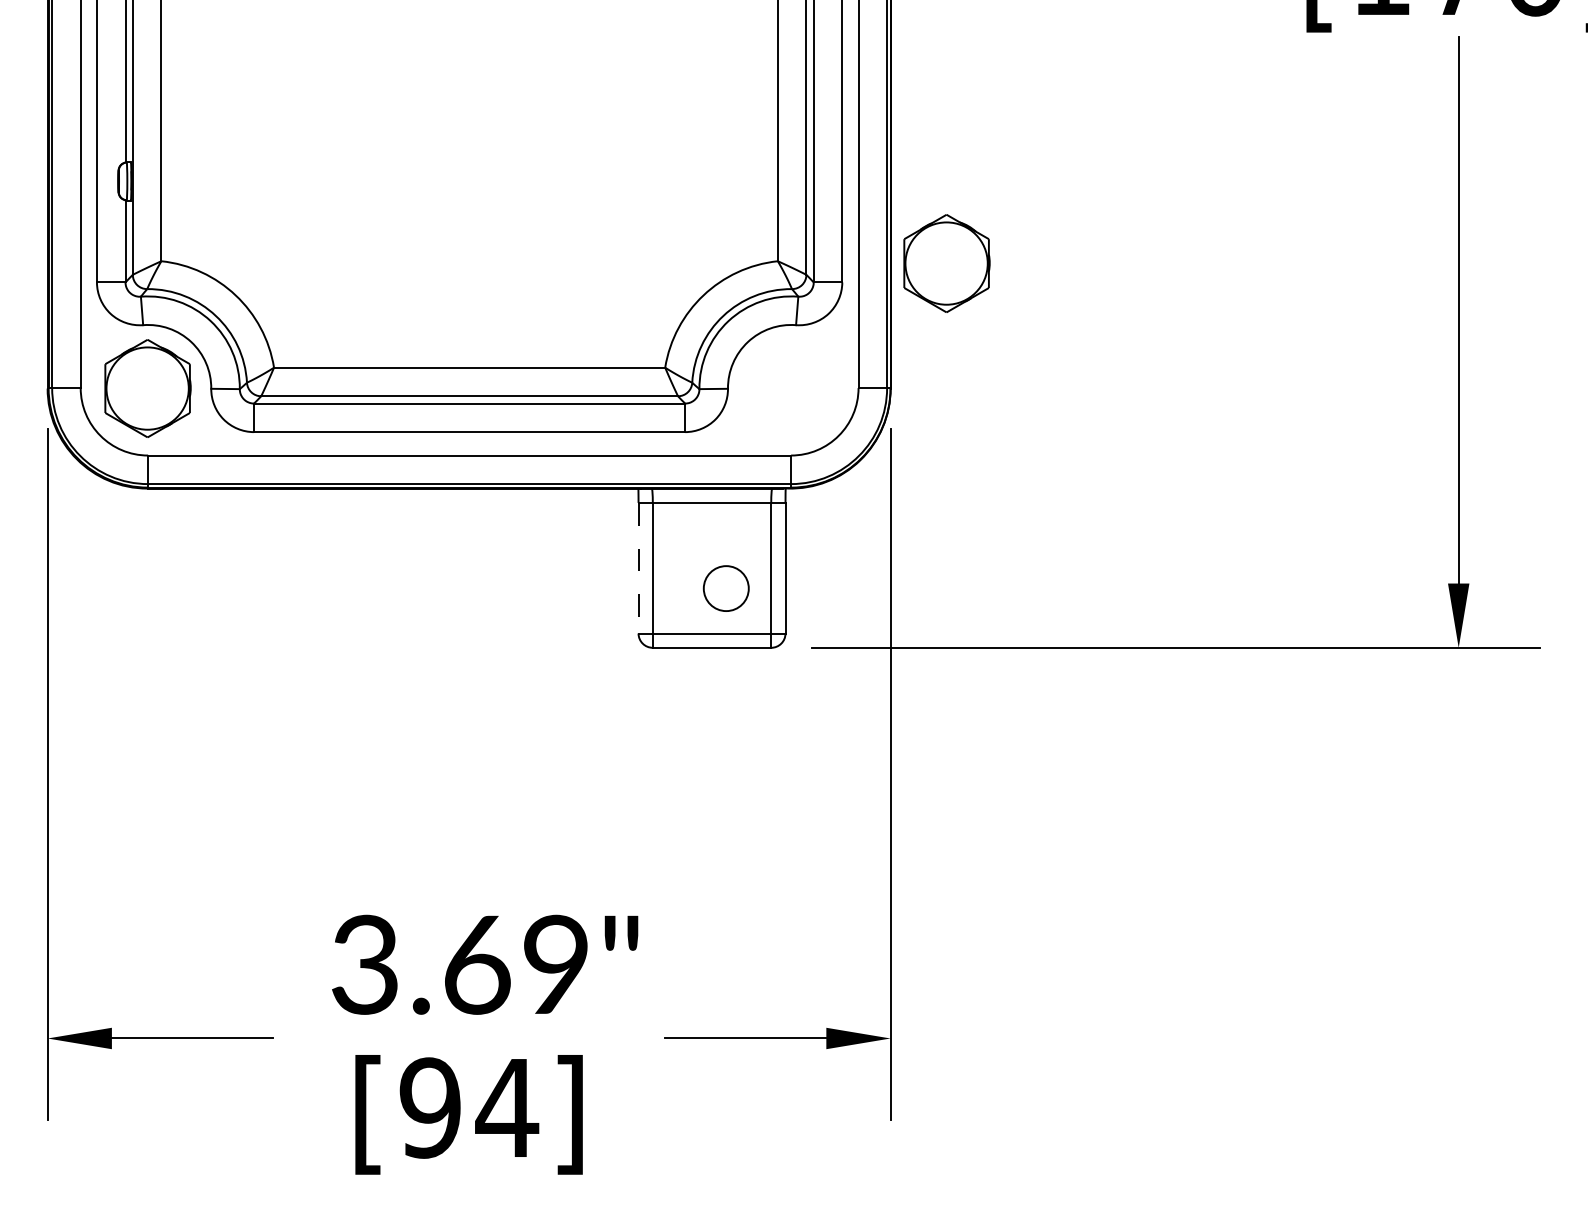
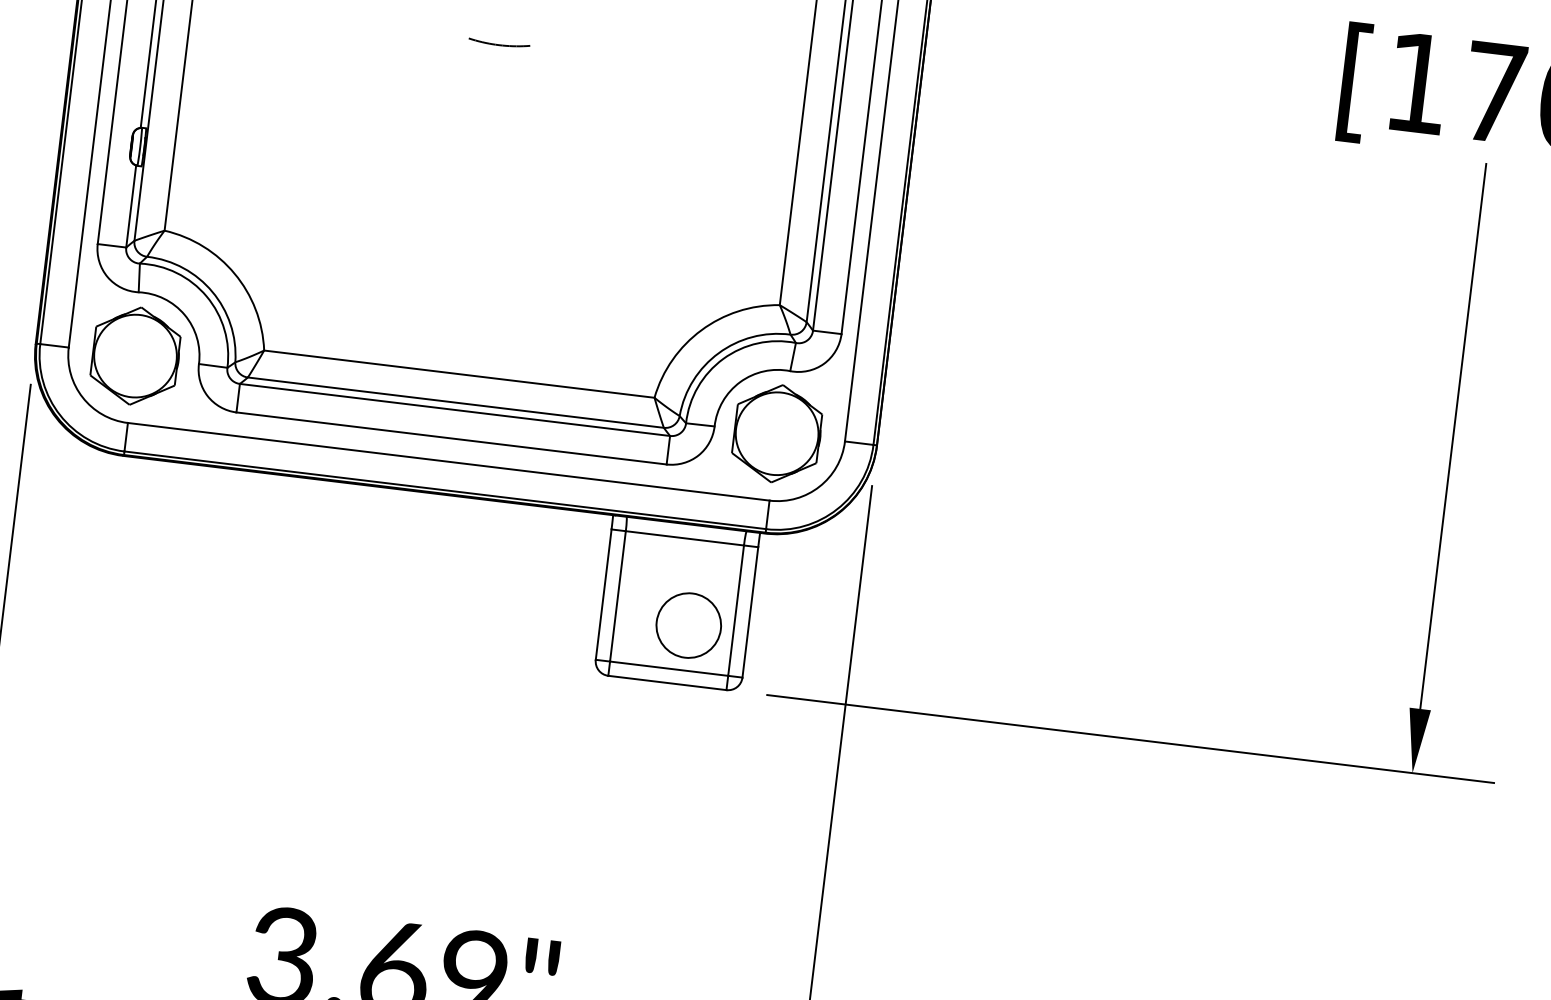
part: (469, 36) -> (499, 43), added
part: (946, 263) -> (777, 433), moved
line: (638, 568) -> (603, 594), dashed -> solid
circle: (726, 588) -> (689, 625), size x1.43

